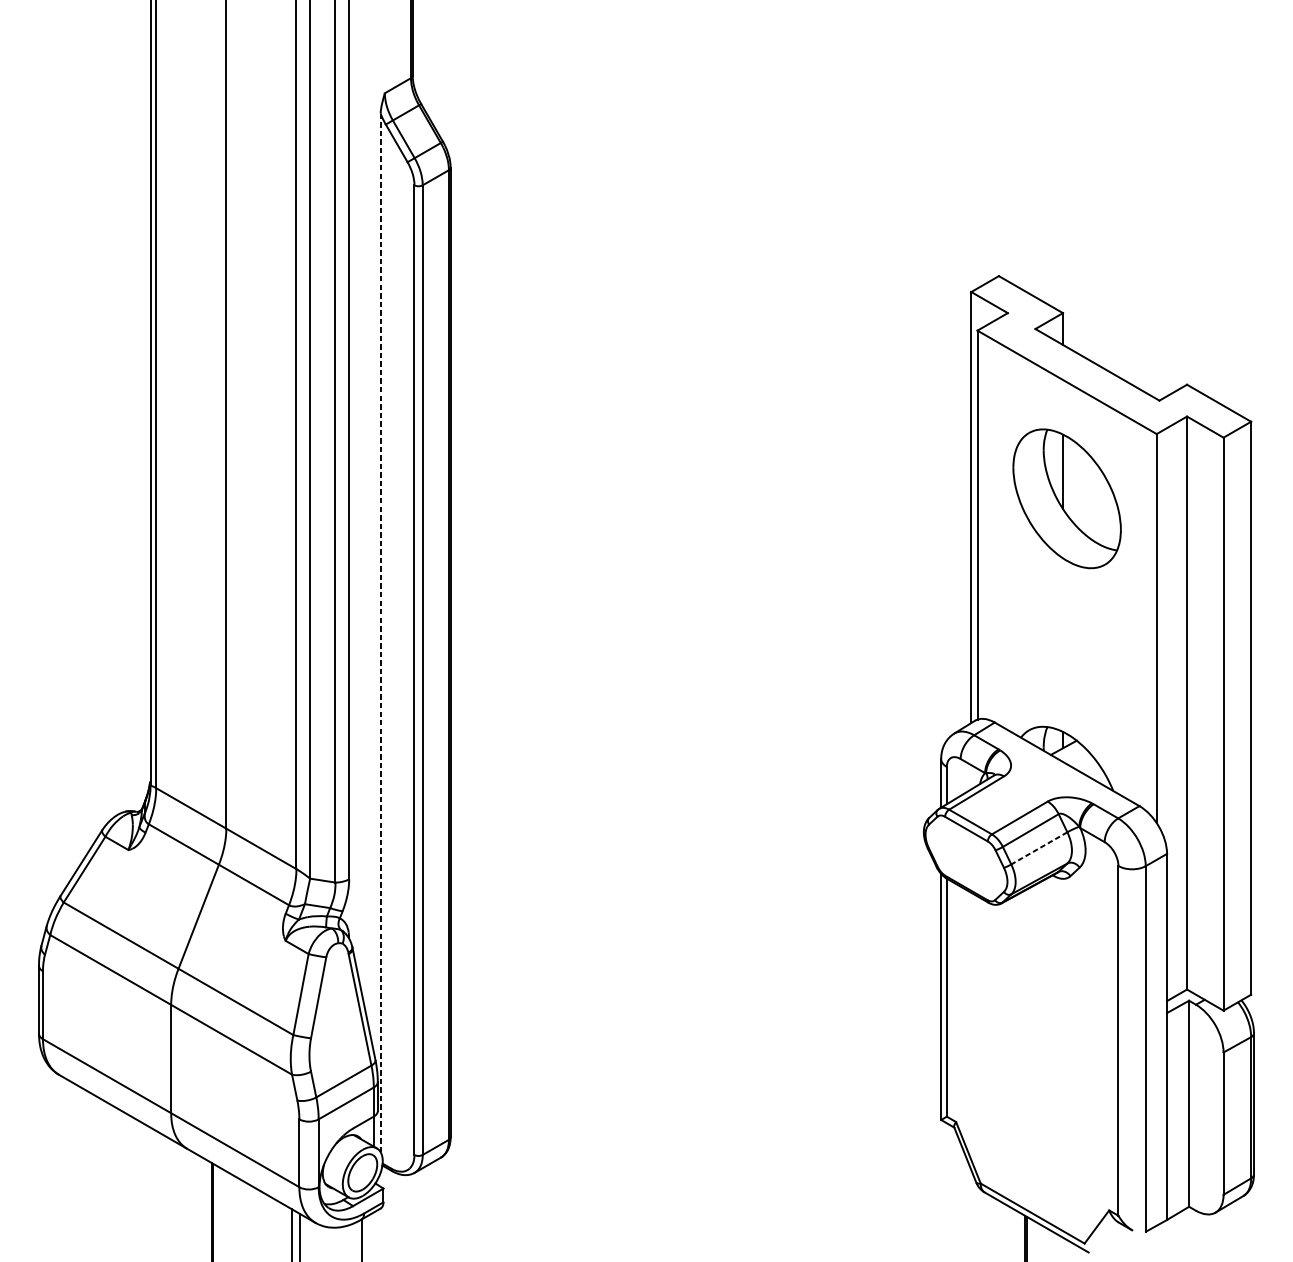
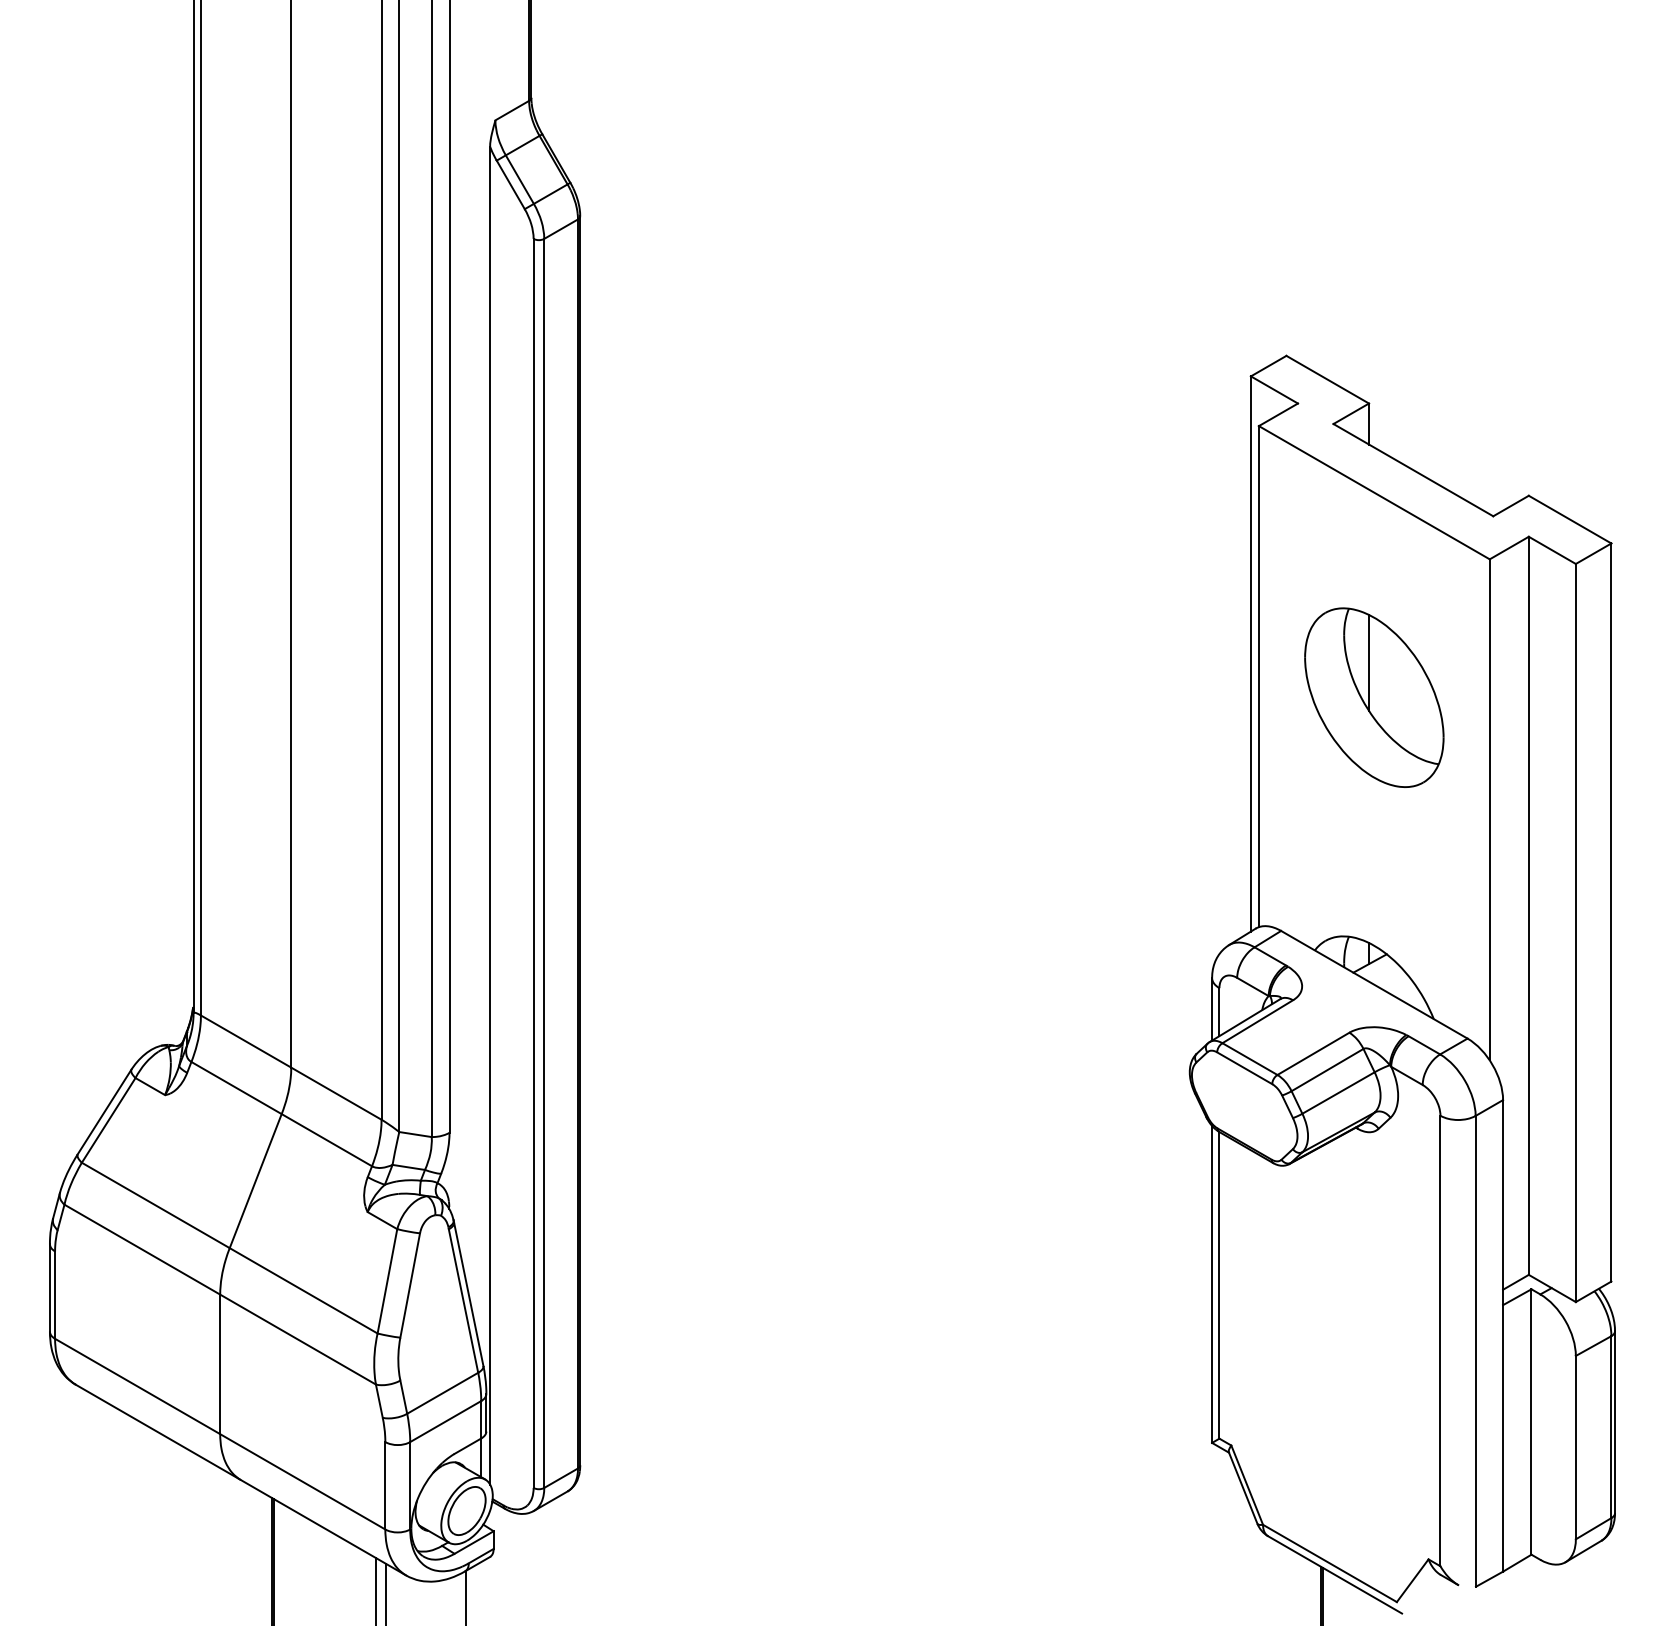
part: (1067, 498) -> (1374, 697), moved
line: (381, 632) -> (490, 815), dashed -> solid
line: (1039, 848) -> (1338, 1093), dashed -> solid

